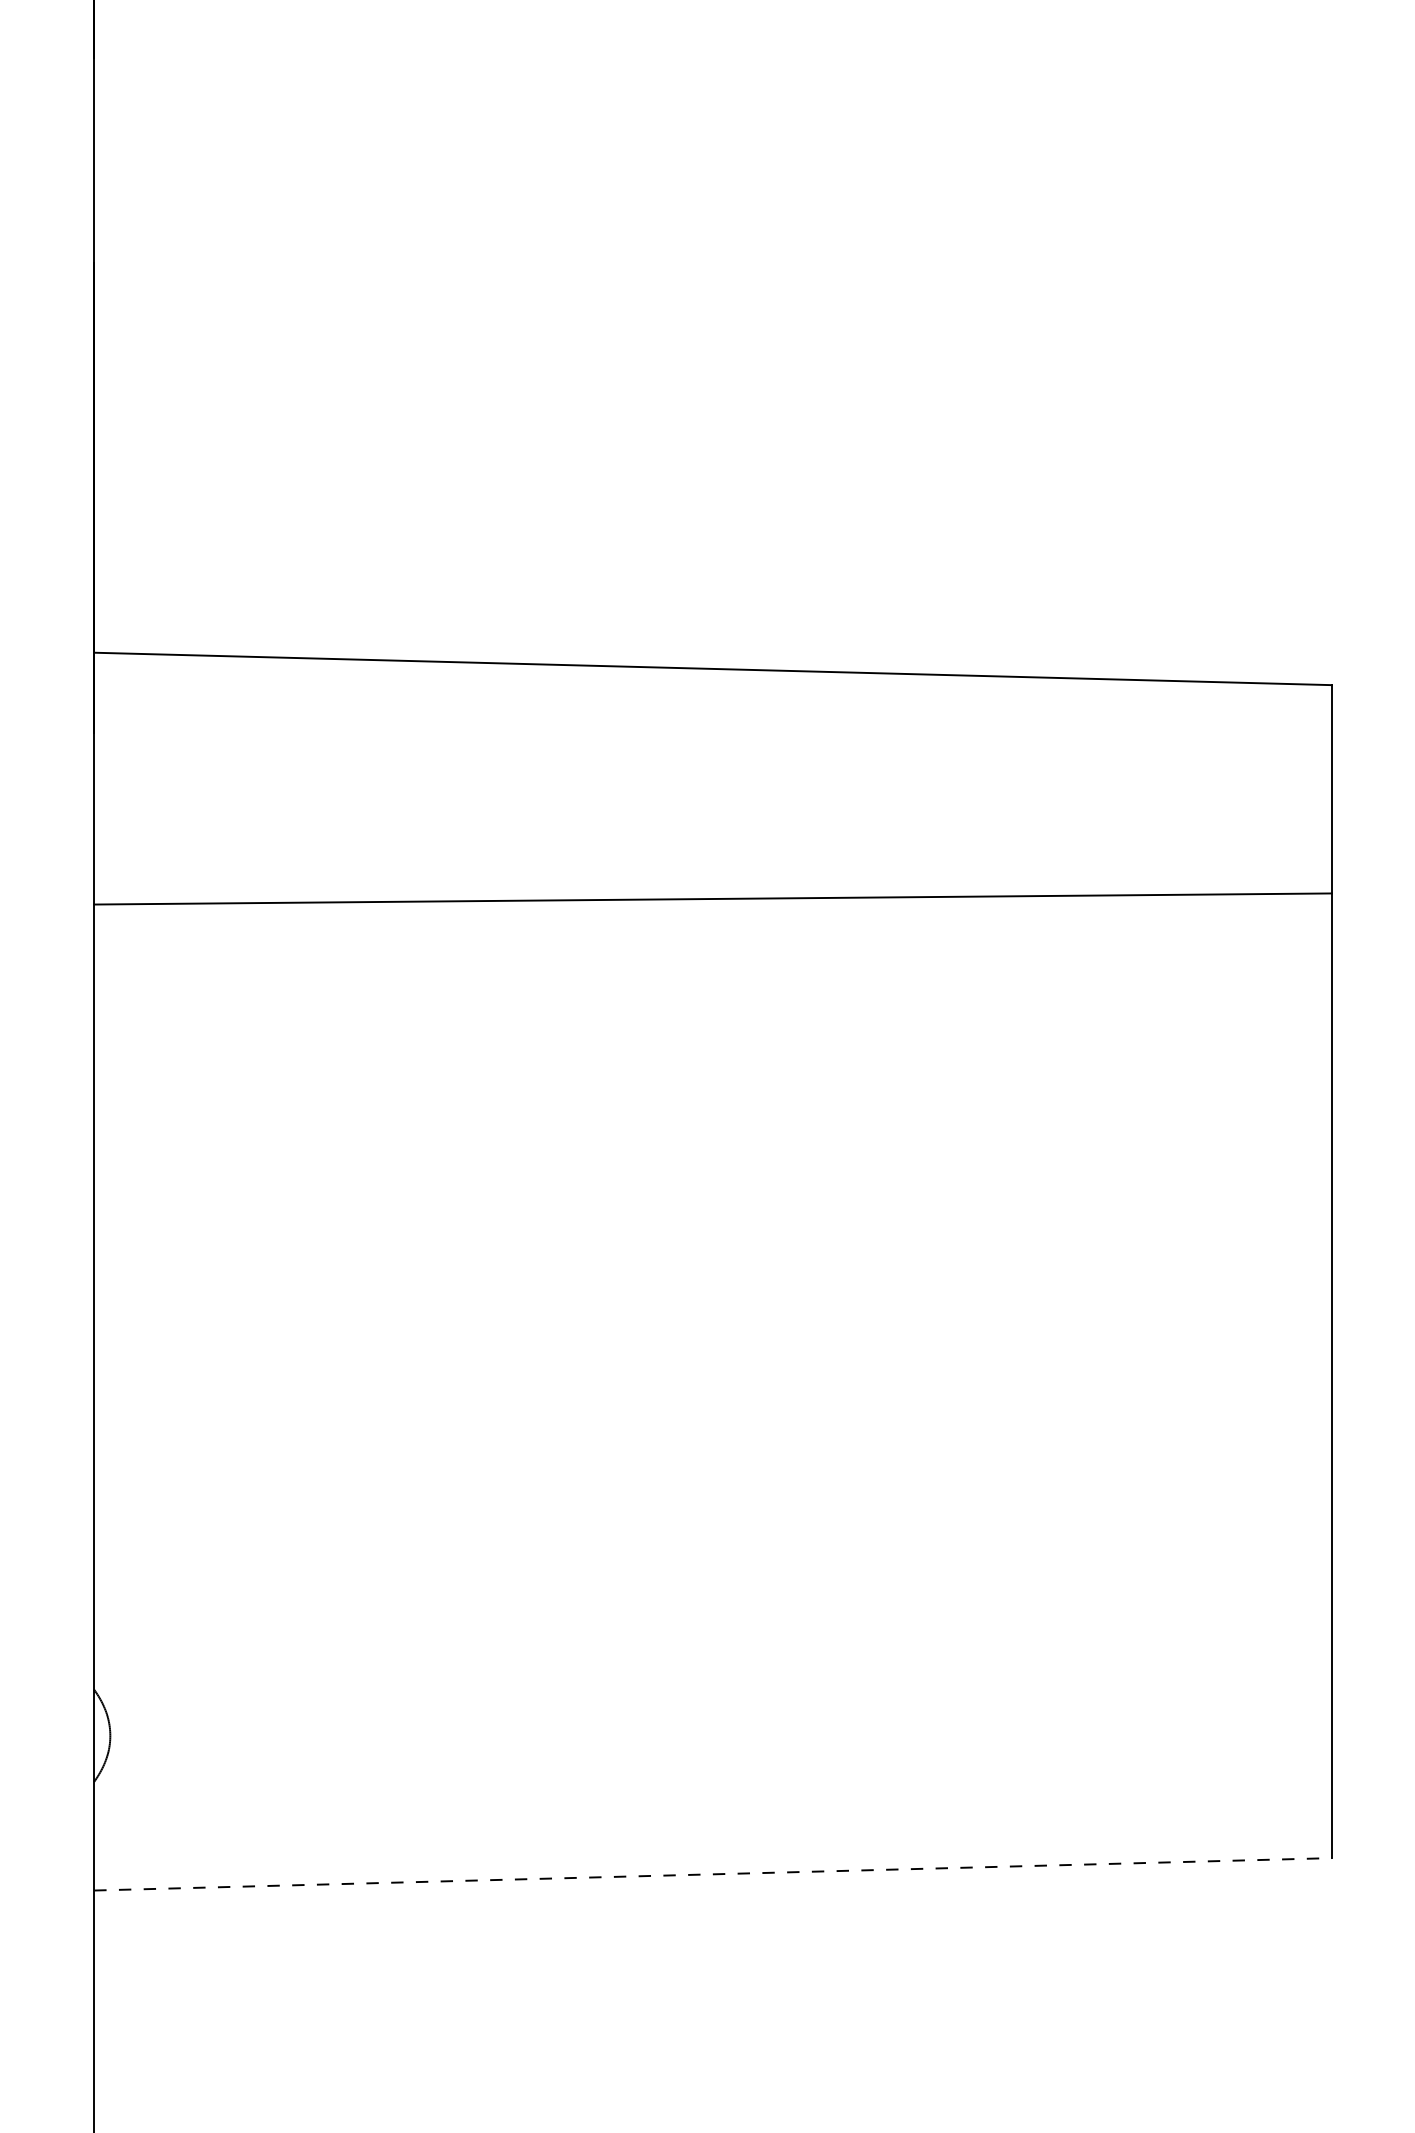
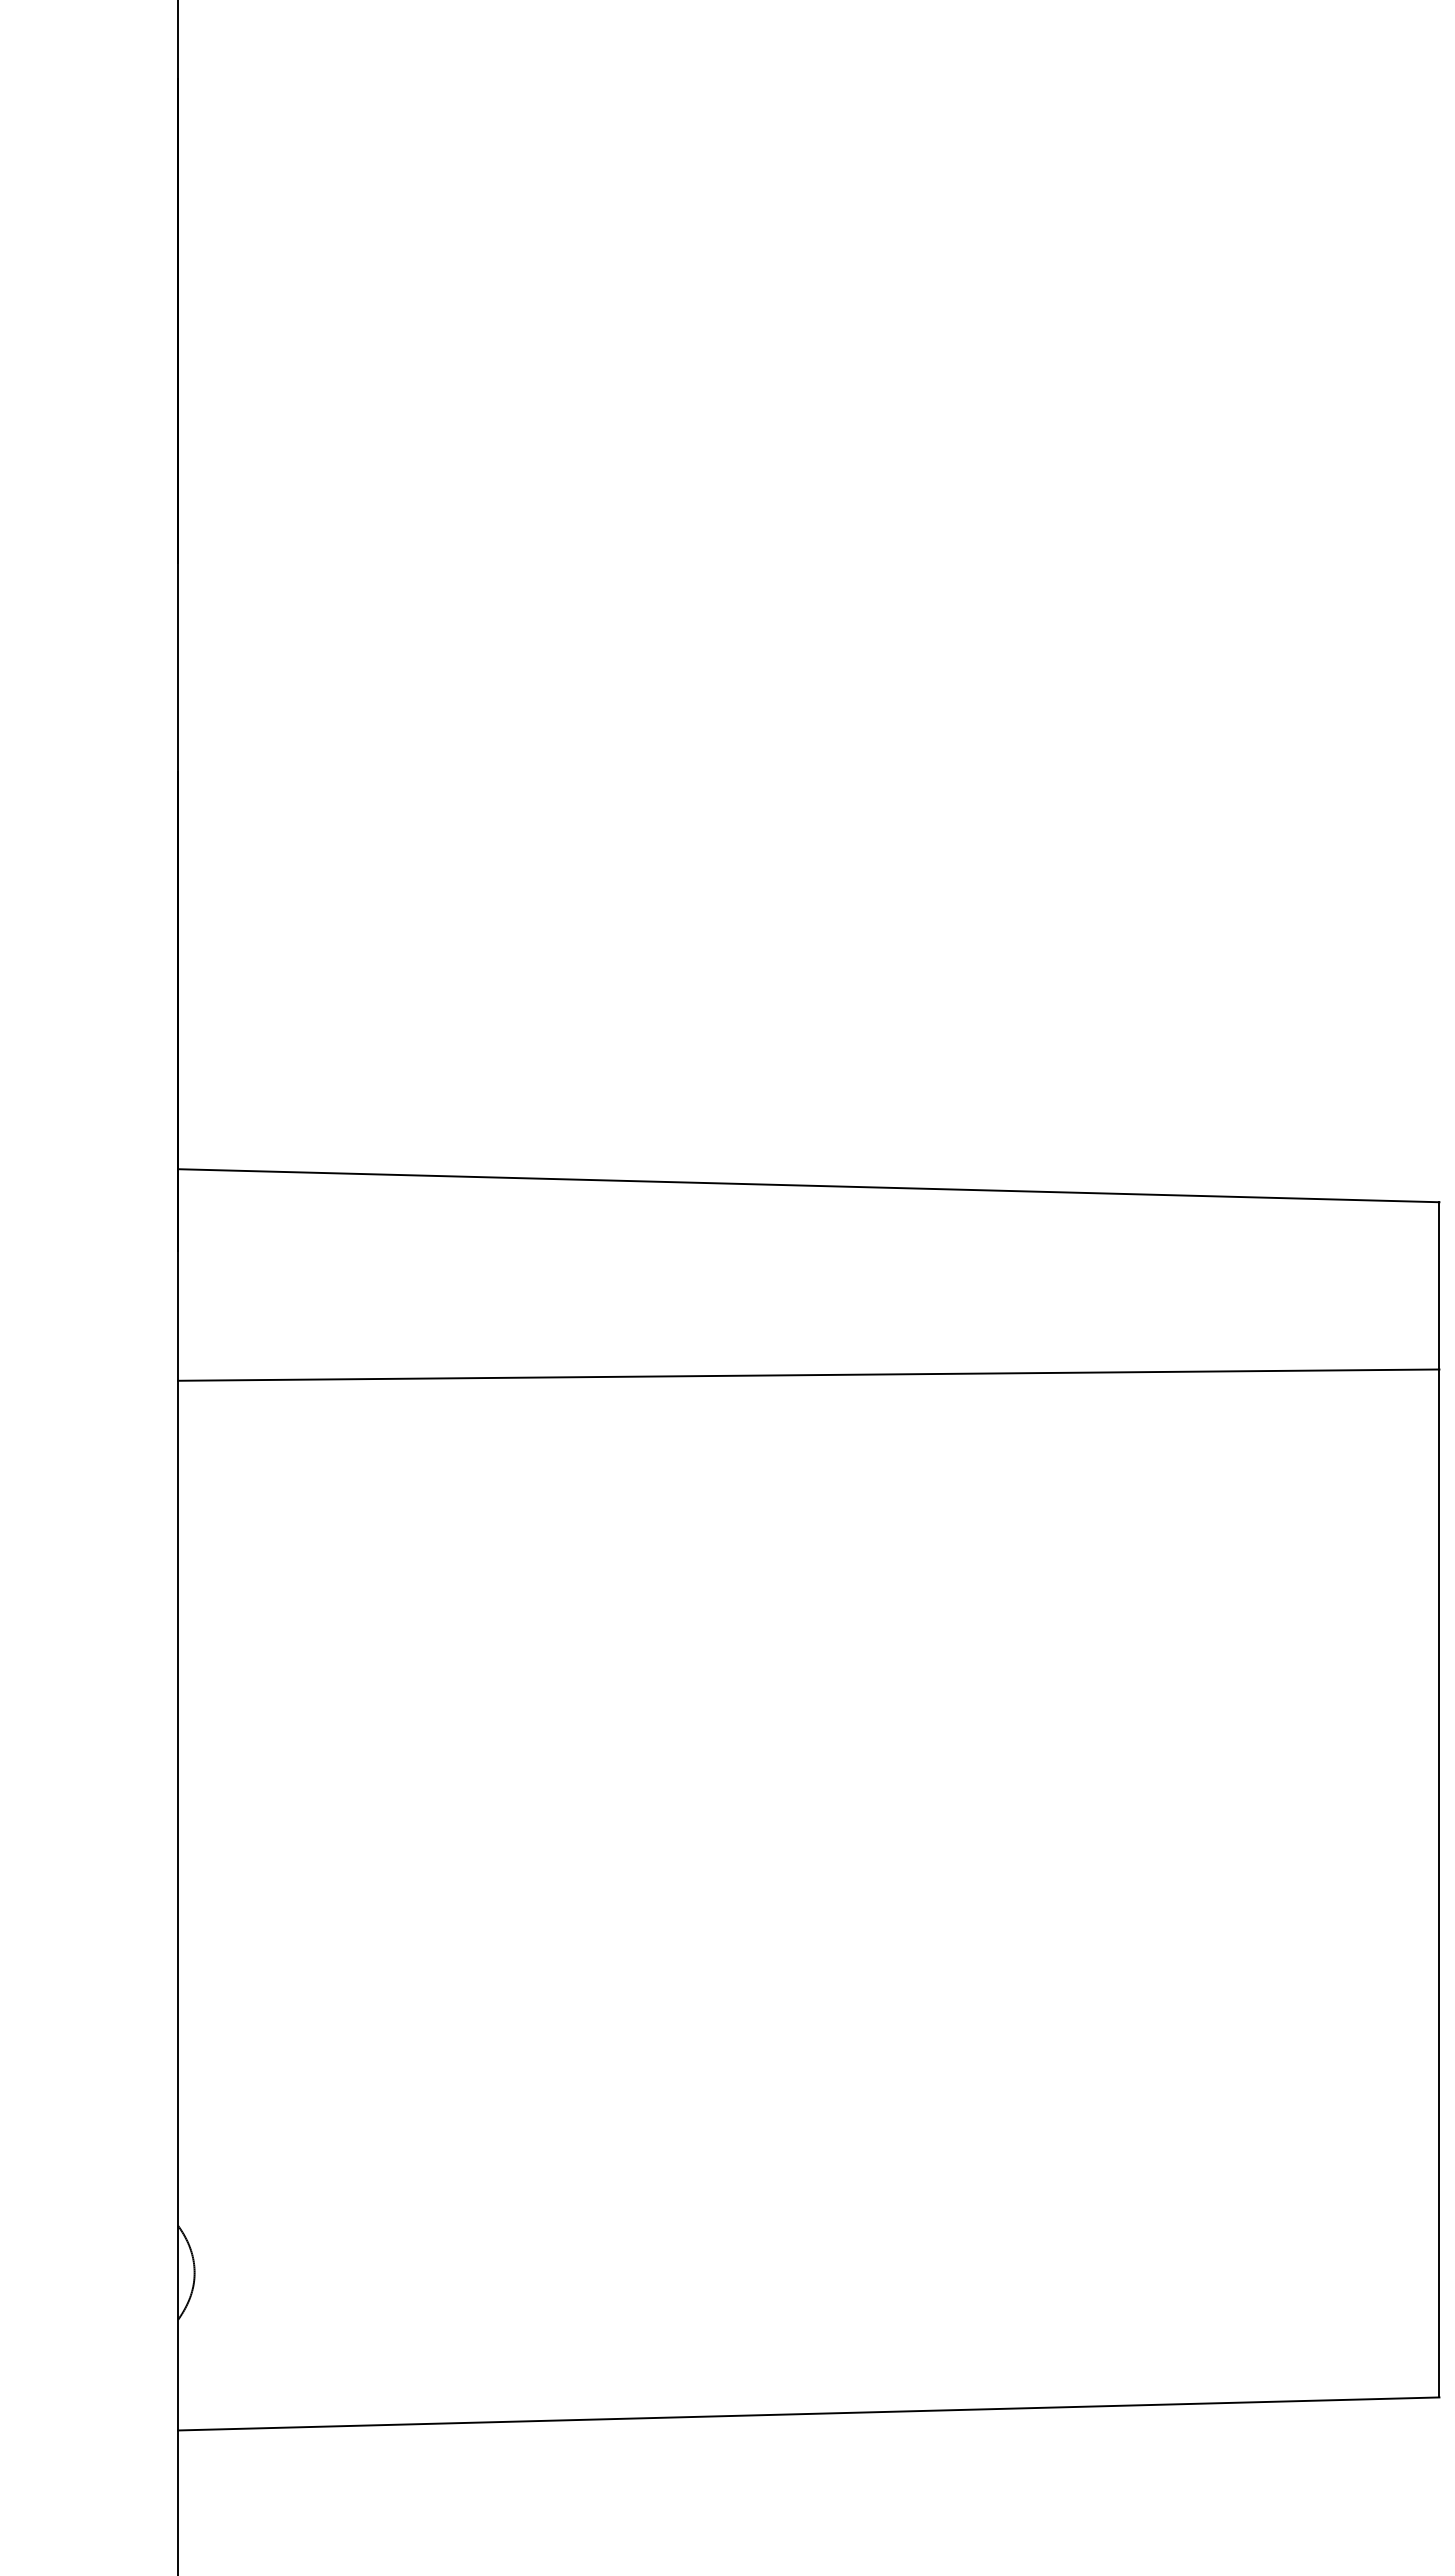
line: (712, 898) -> (808, 1374), moved
line: (712, 1873) -> (808, 2413), dashed -> solid

